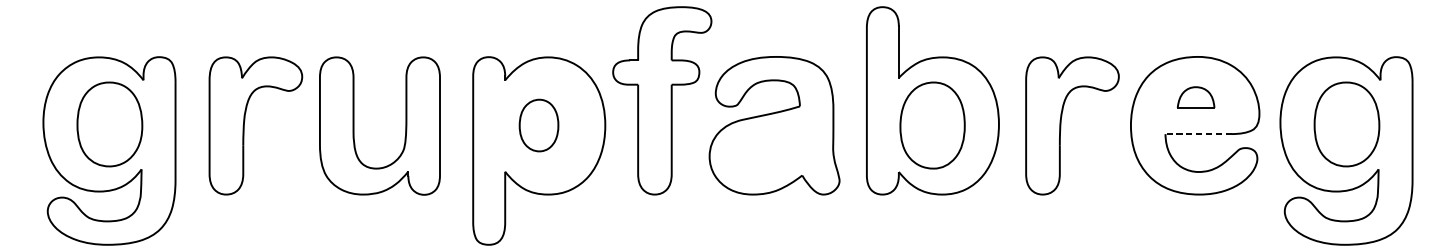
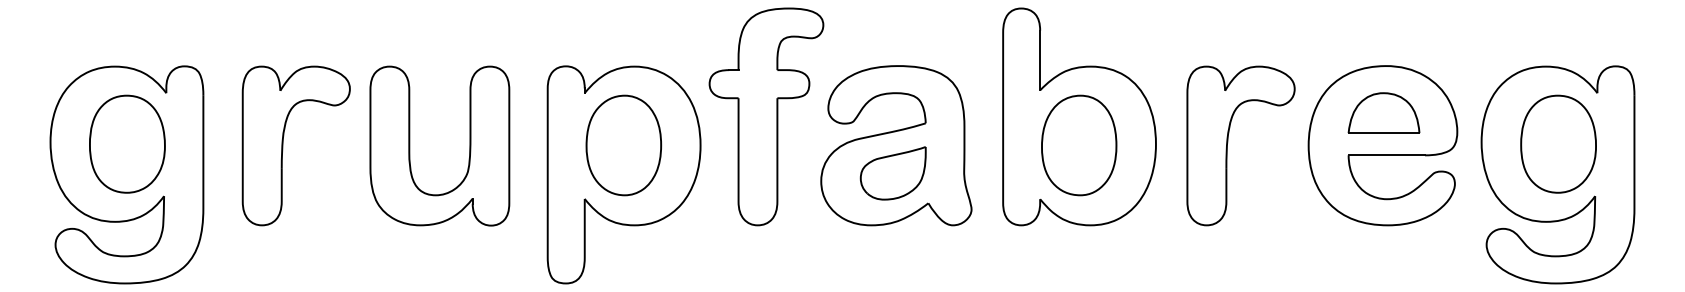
part: (1195, 97) -> (1383, 112), size x1.67
part: (538, 125) -> (623, 145), size x1.67
line: (1198, 134) -> (1386, 155), dashed -> solid
part: (771, 149) -> (892, 173), added

